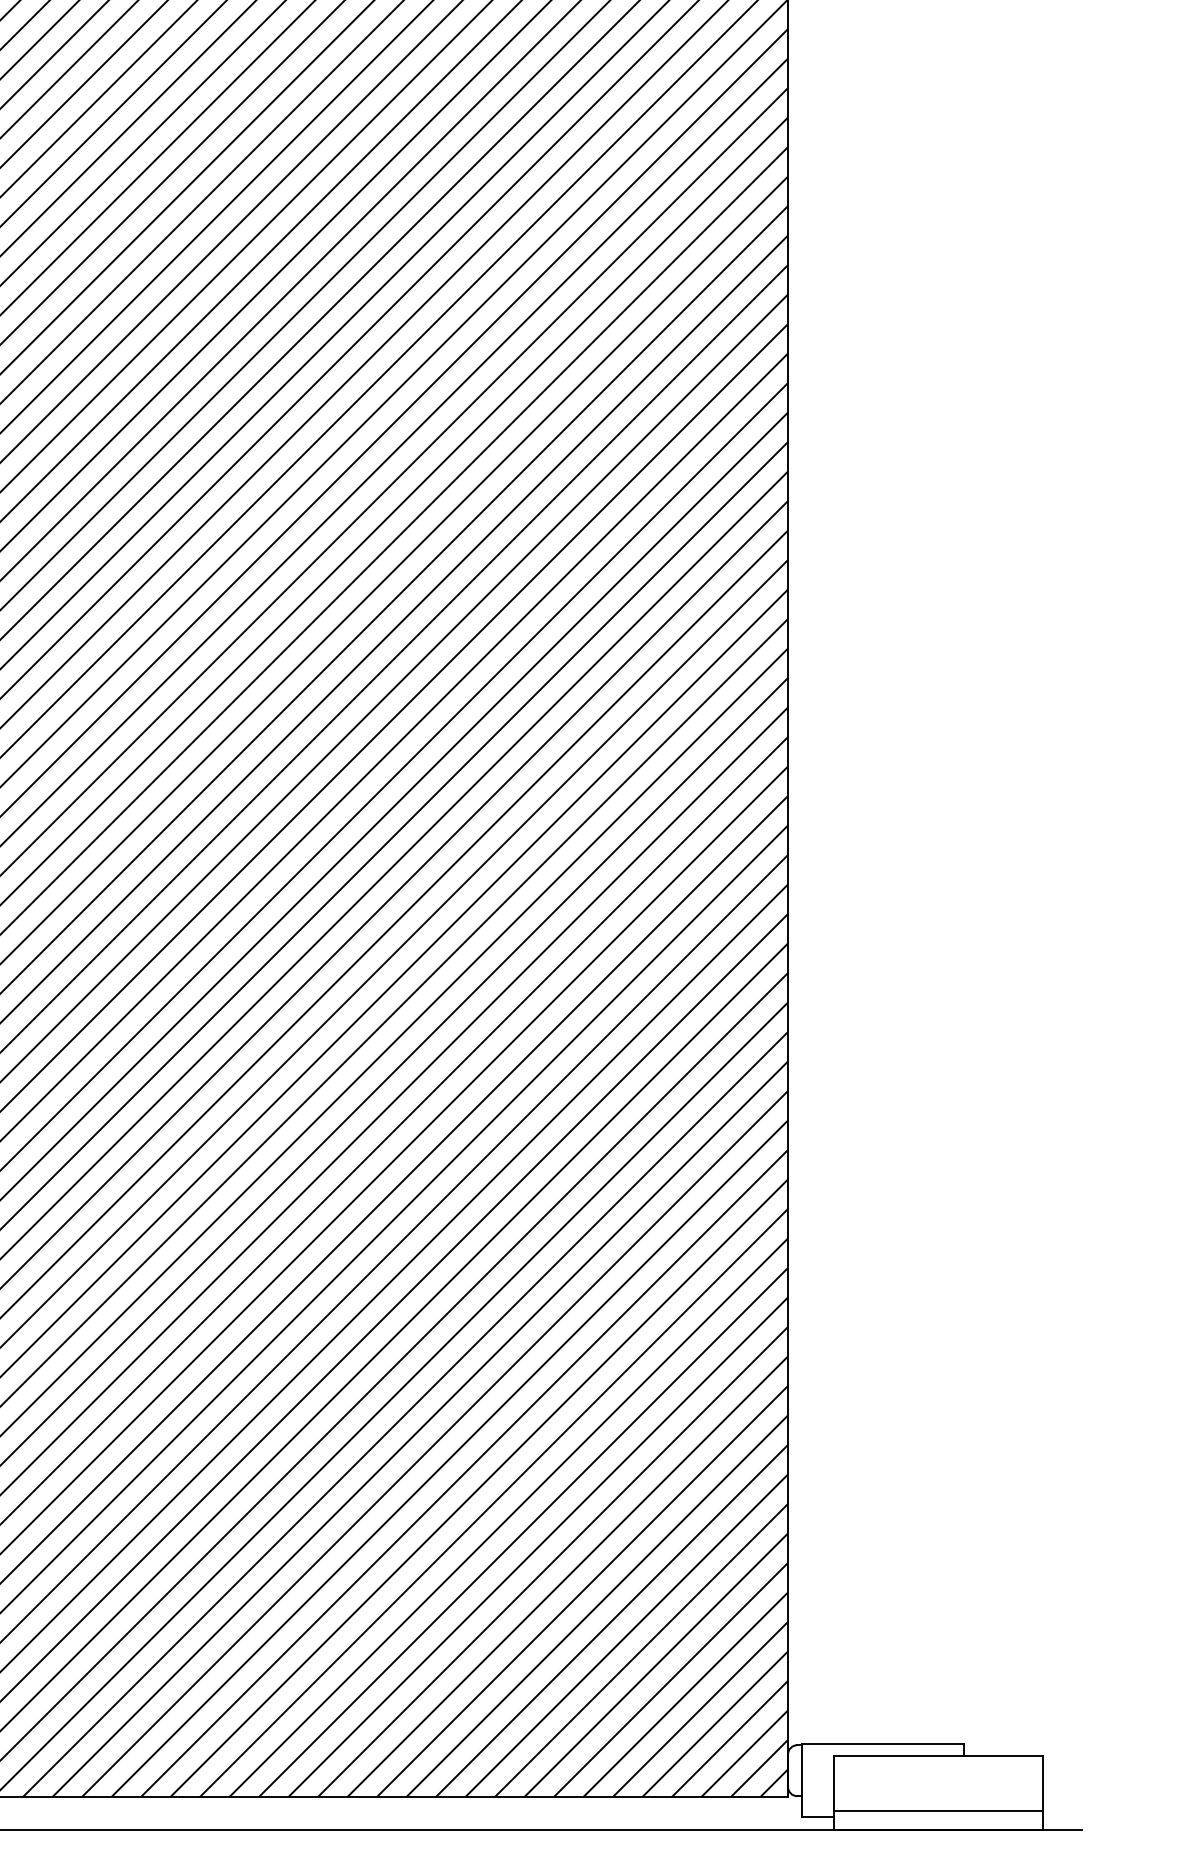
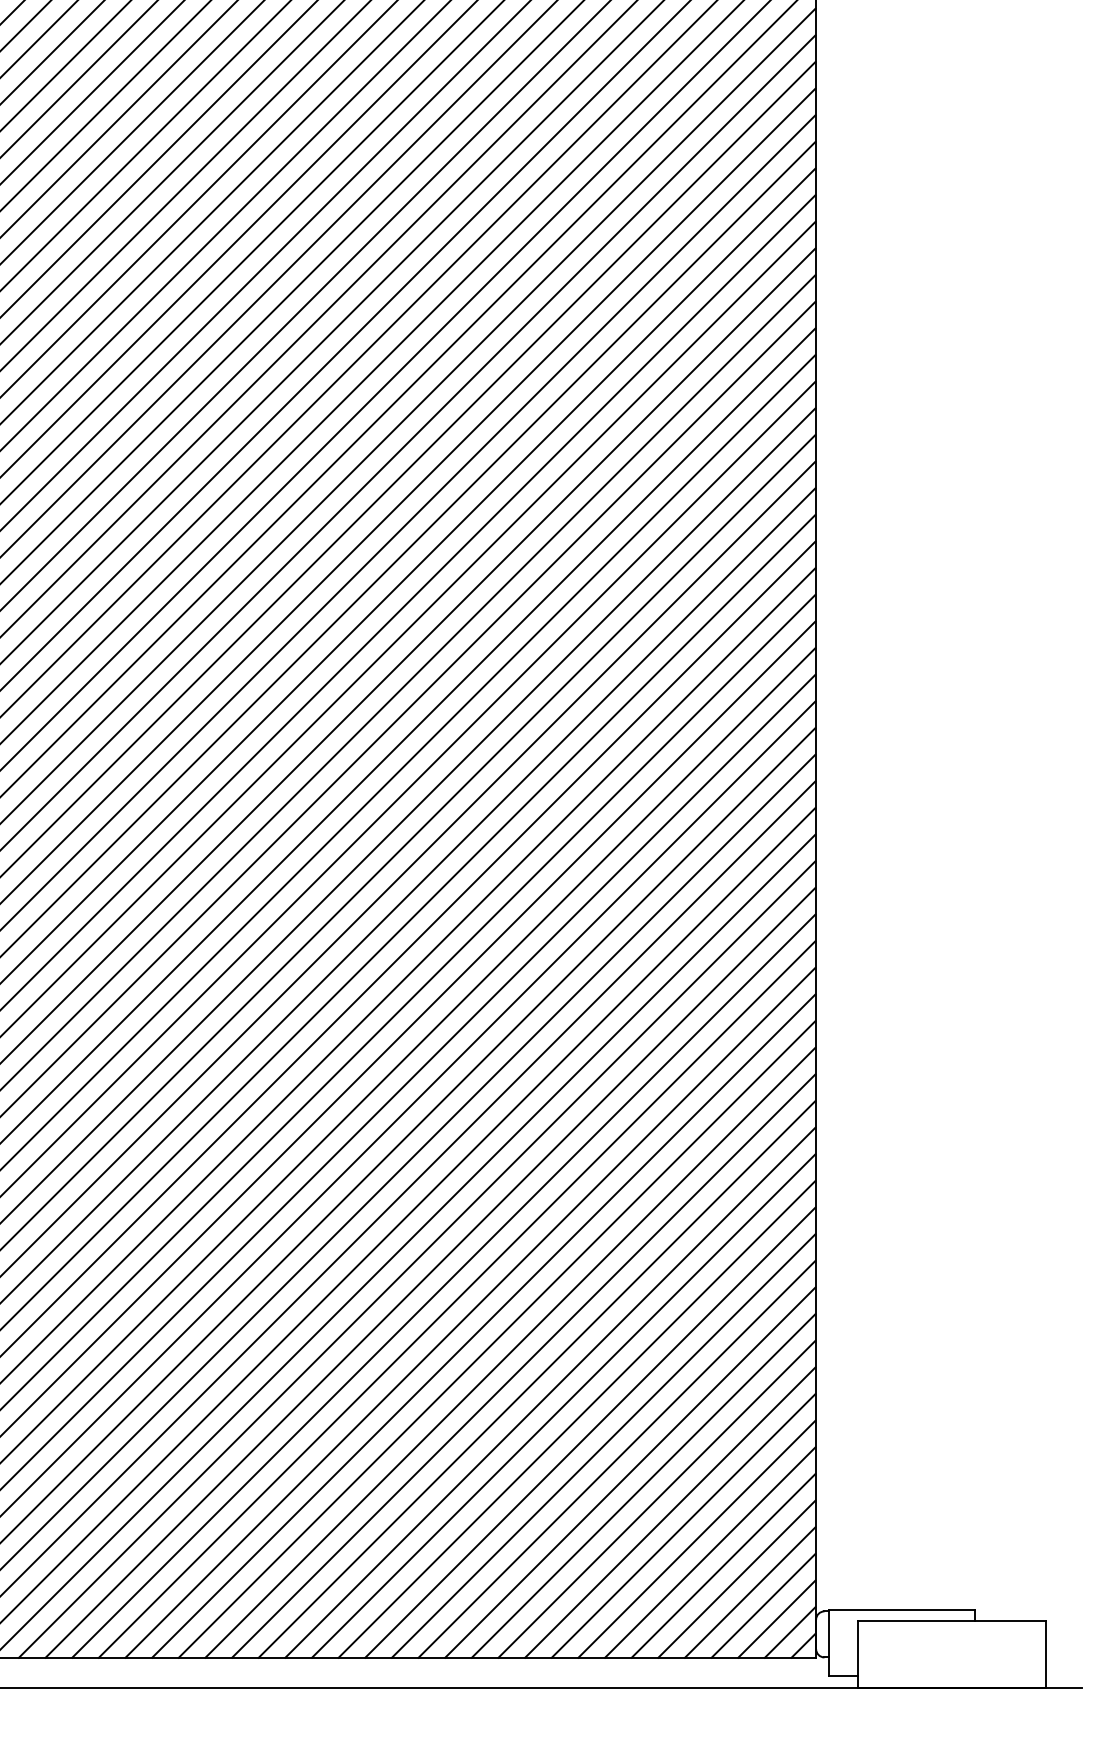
line: (937, 1811) -> (951, 1671), removed

